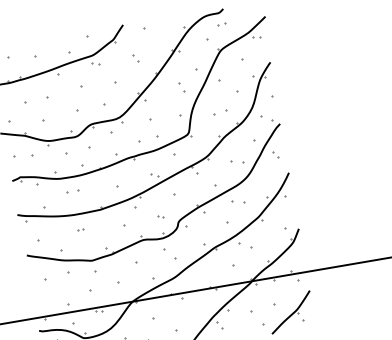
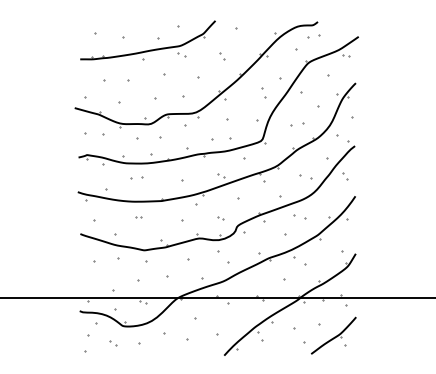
part: (221, 23) -> (313, 36), size x1.6

